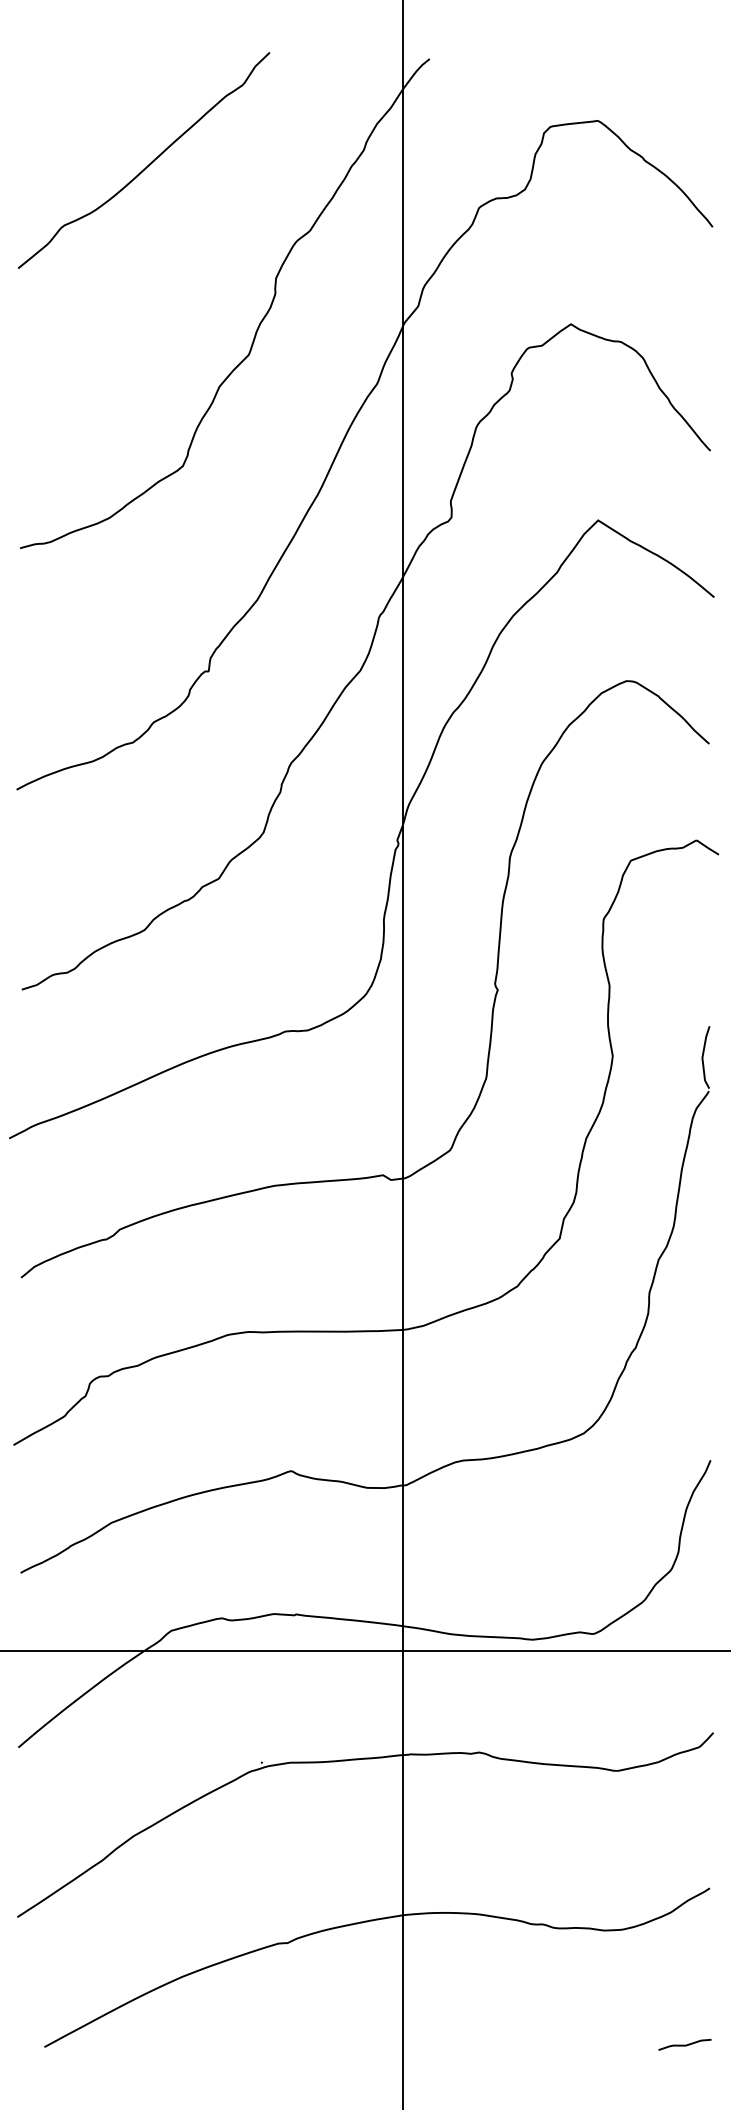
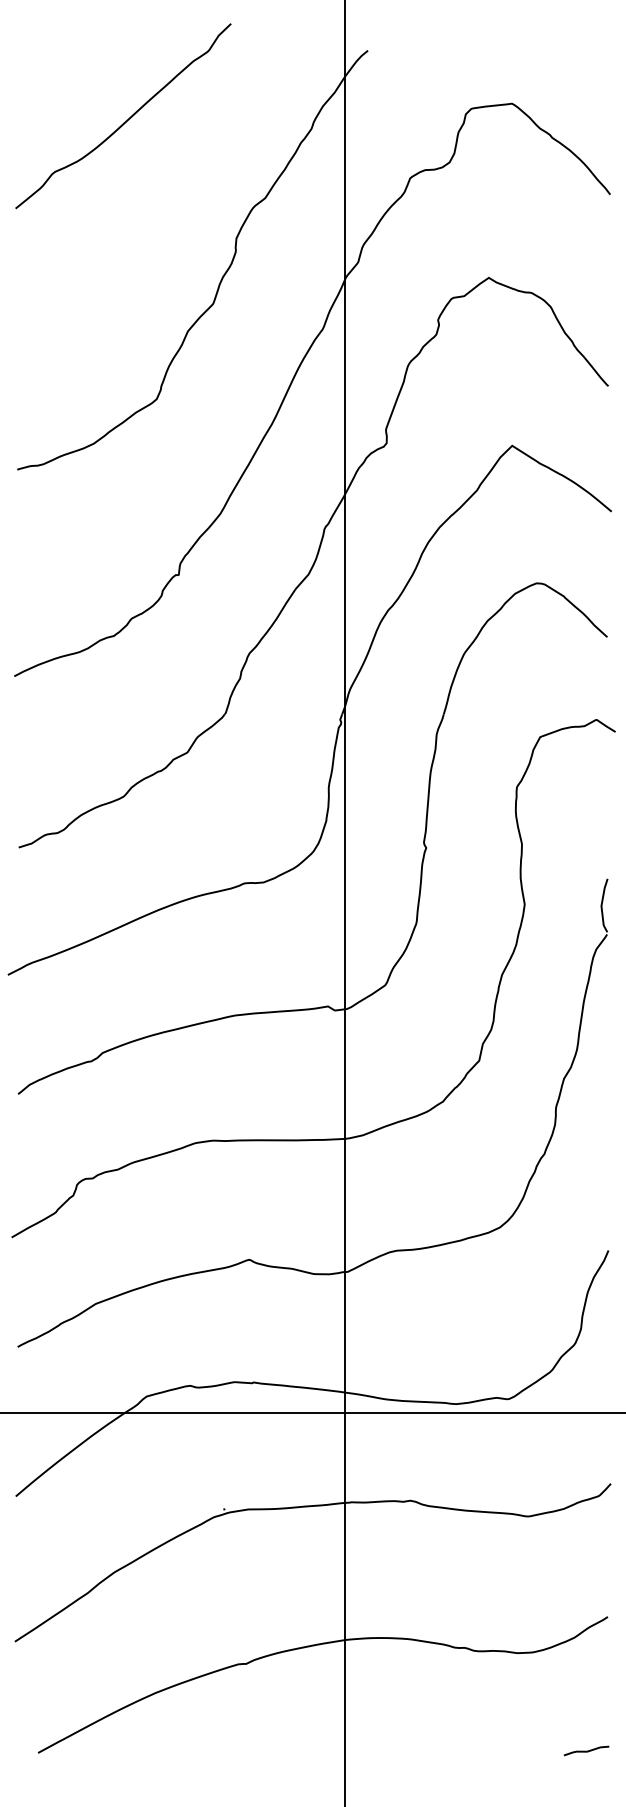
curve: (148, 164) -> (127, 119), moved

